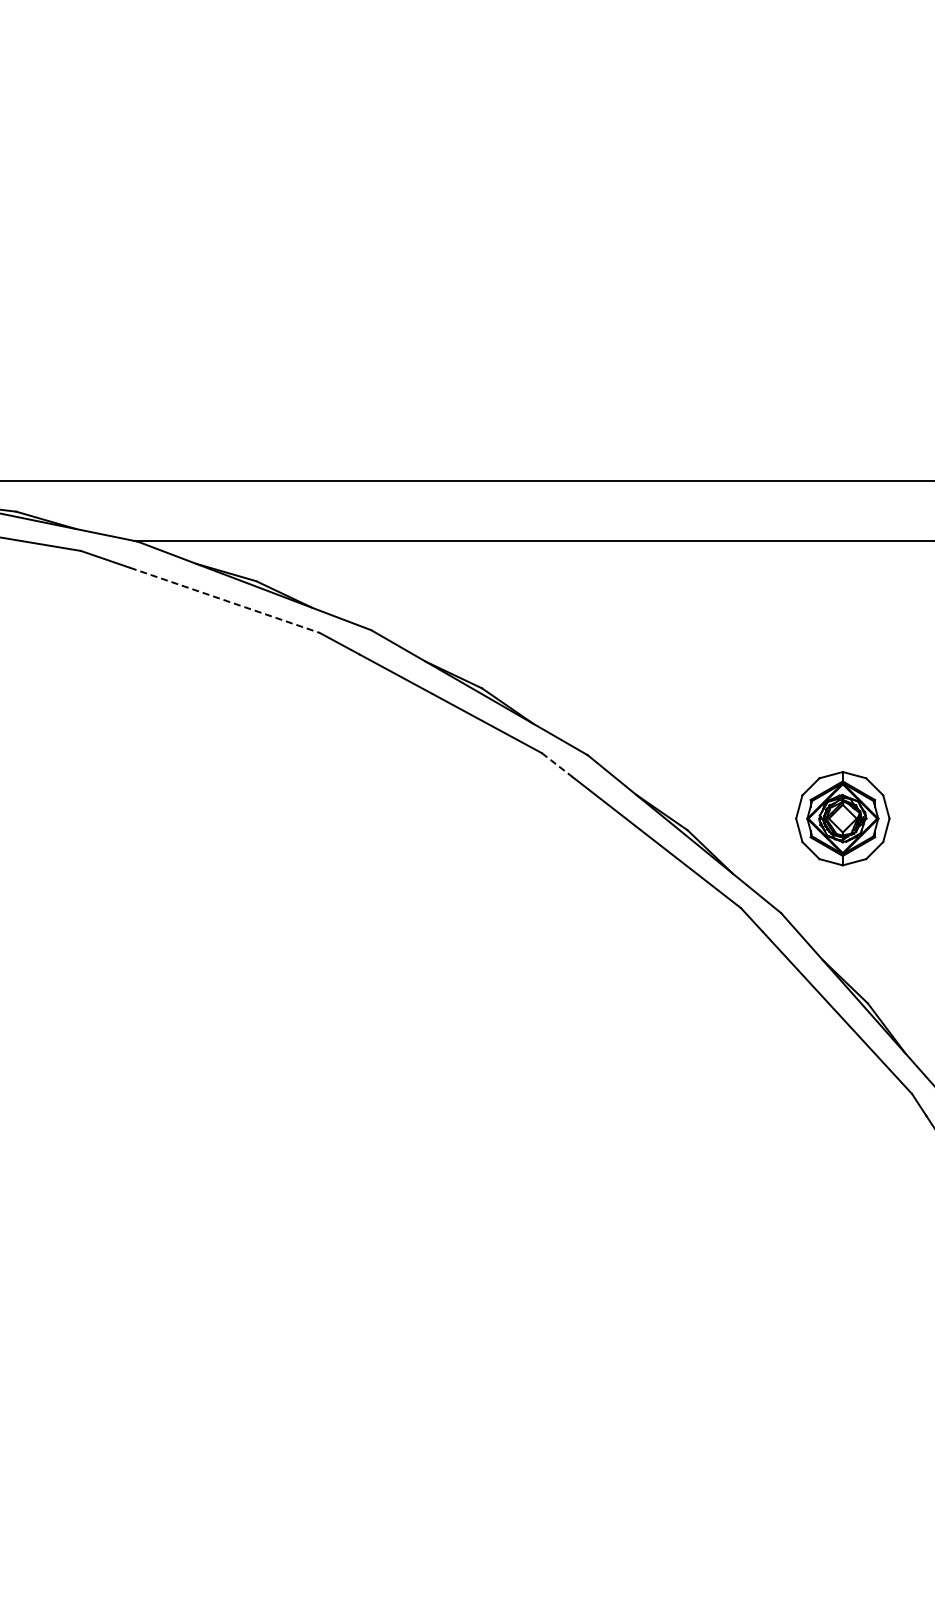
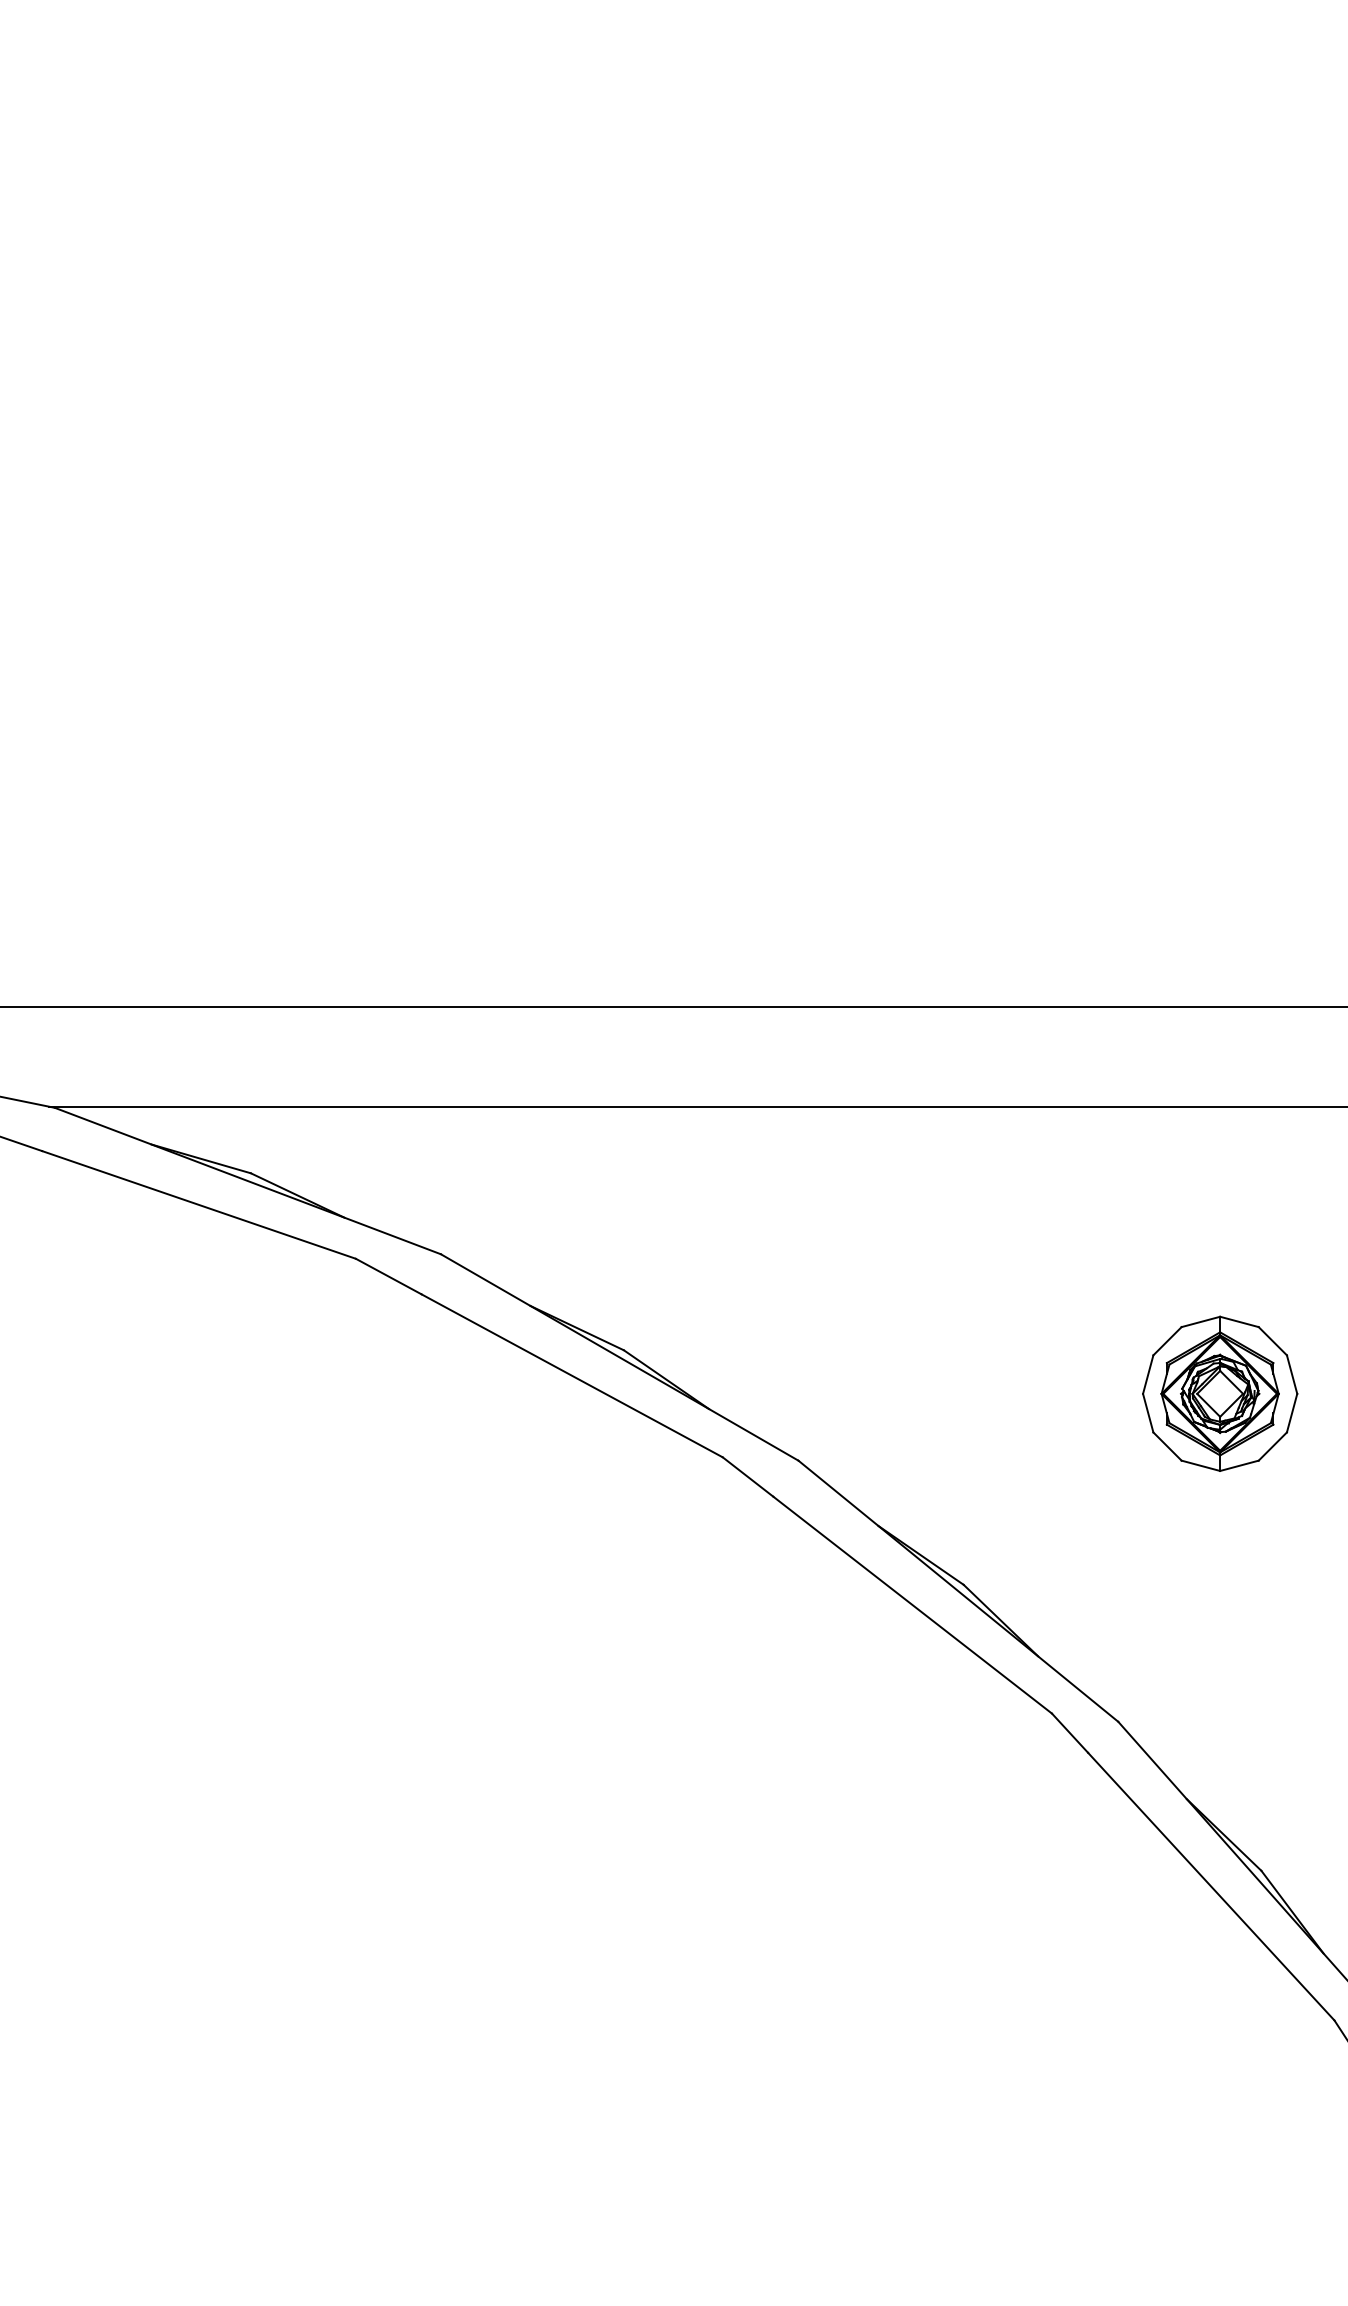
line: (225, 600) -> (200, 1205), dashed -> solid
line: (557, 765) -> (748, 1477), dashed -> solid
part: (842, 818) -> (1219, 1393), moved

